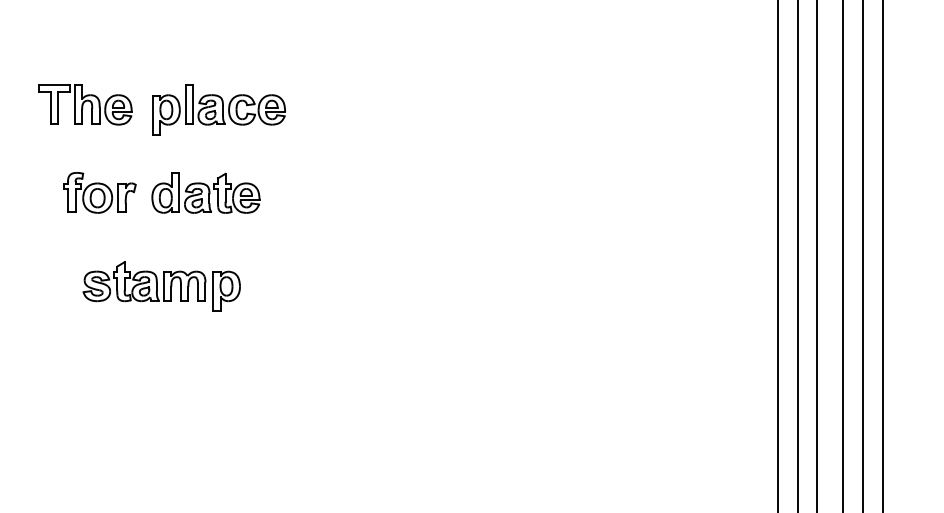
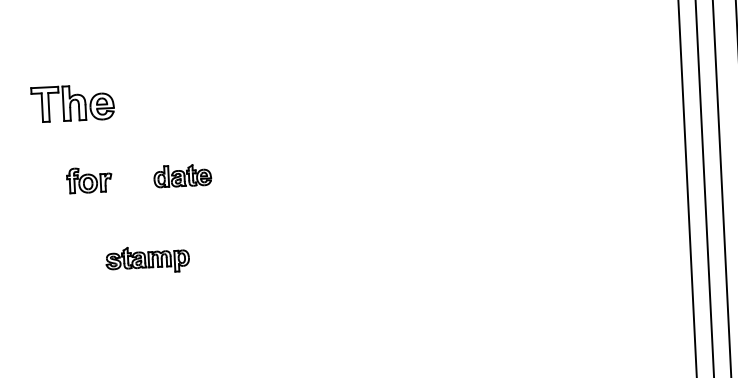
part: (218, 109) -> (190, 101), removed
part: (99, 192) -> (89, 179), size x0.7
part: (205, 192) -> (182, 175), size x0.6
part: (161, 286) -> (147, 259), size x0.6

